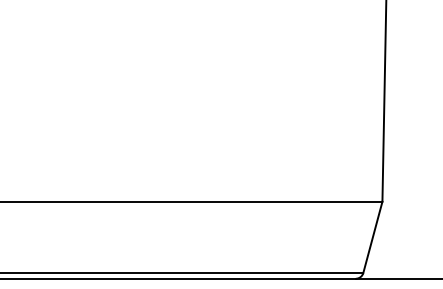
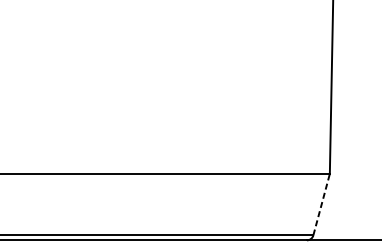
line: (372, 237) -> (321, 204), solid -> dashed

